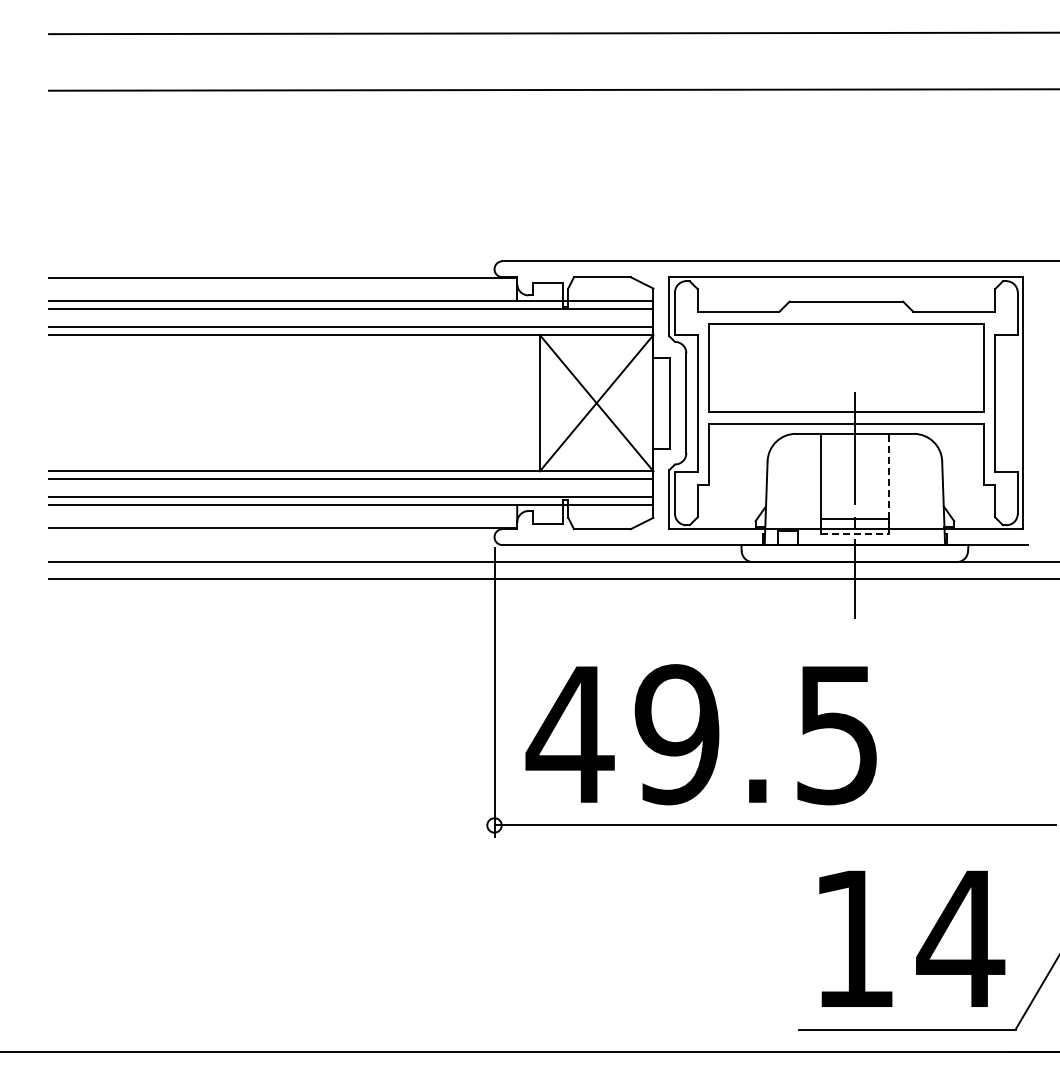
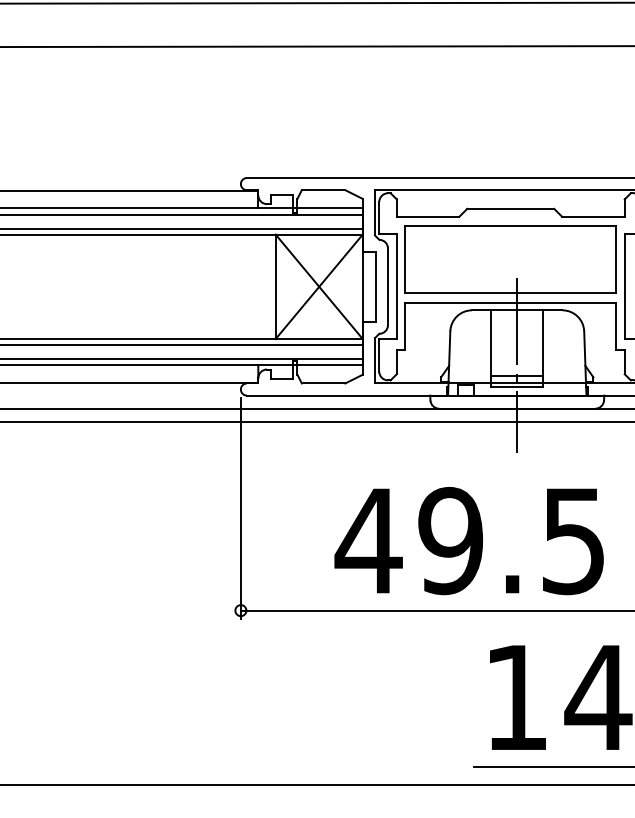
line: (888, 479) -> (543, 345), dashed -> solid
line: (855, 533) -> (517, 386), dashed -> solid
text: (700, 734) -> (468, 540), moved

